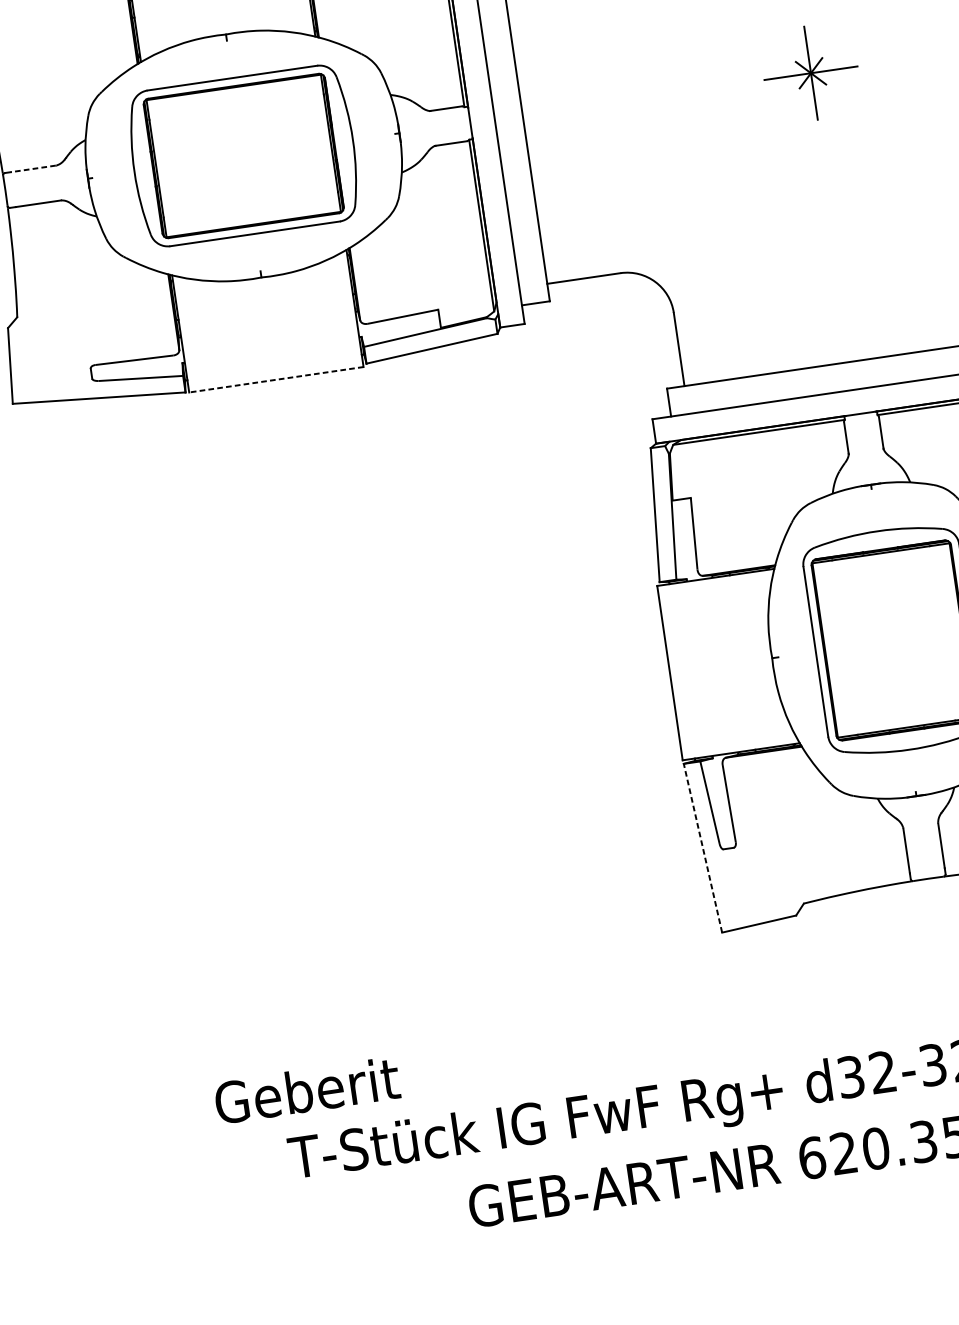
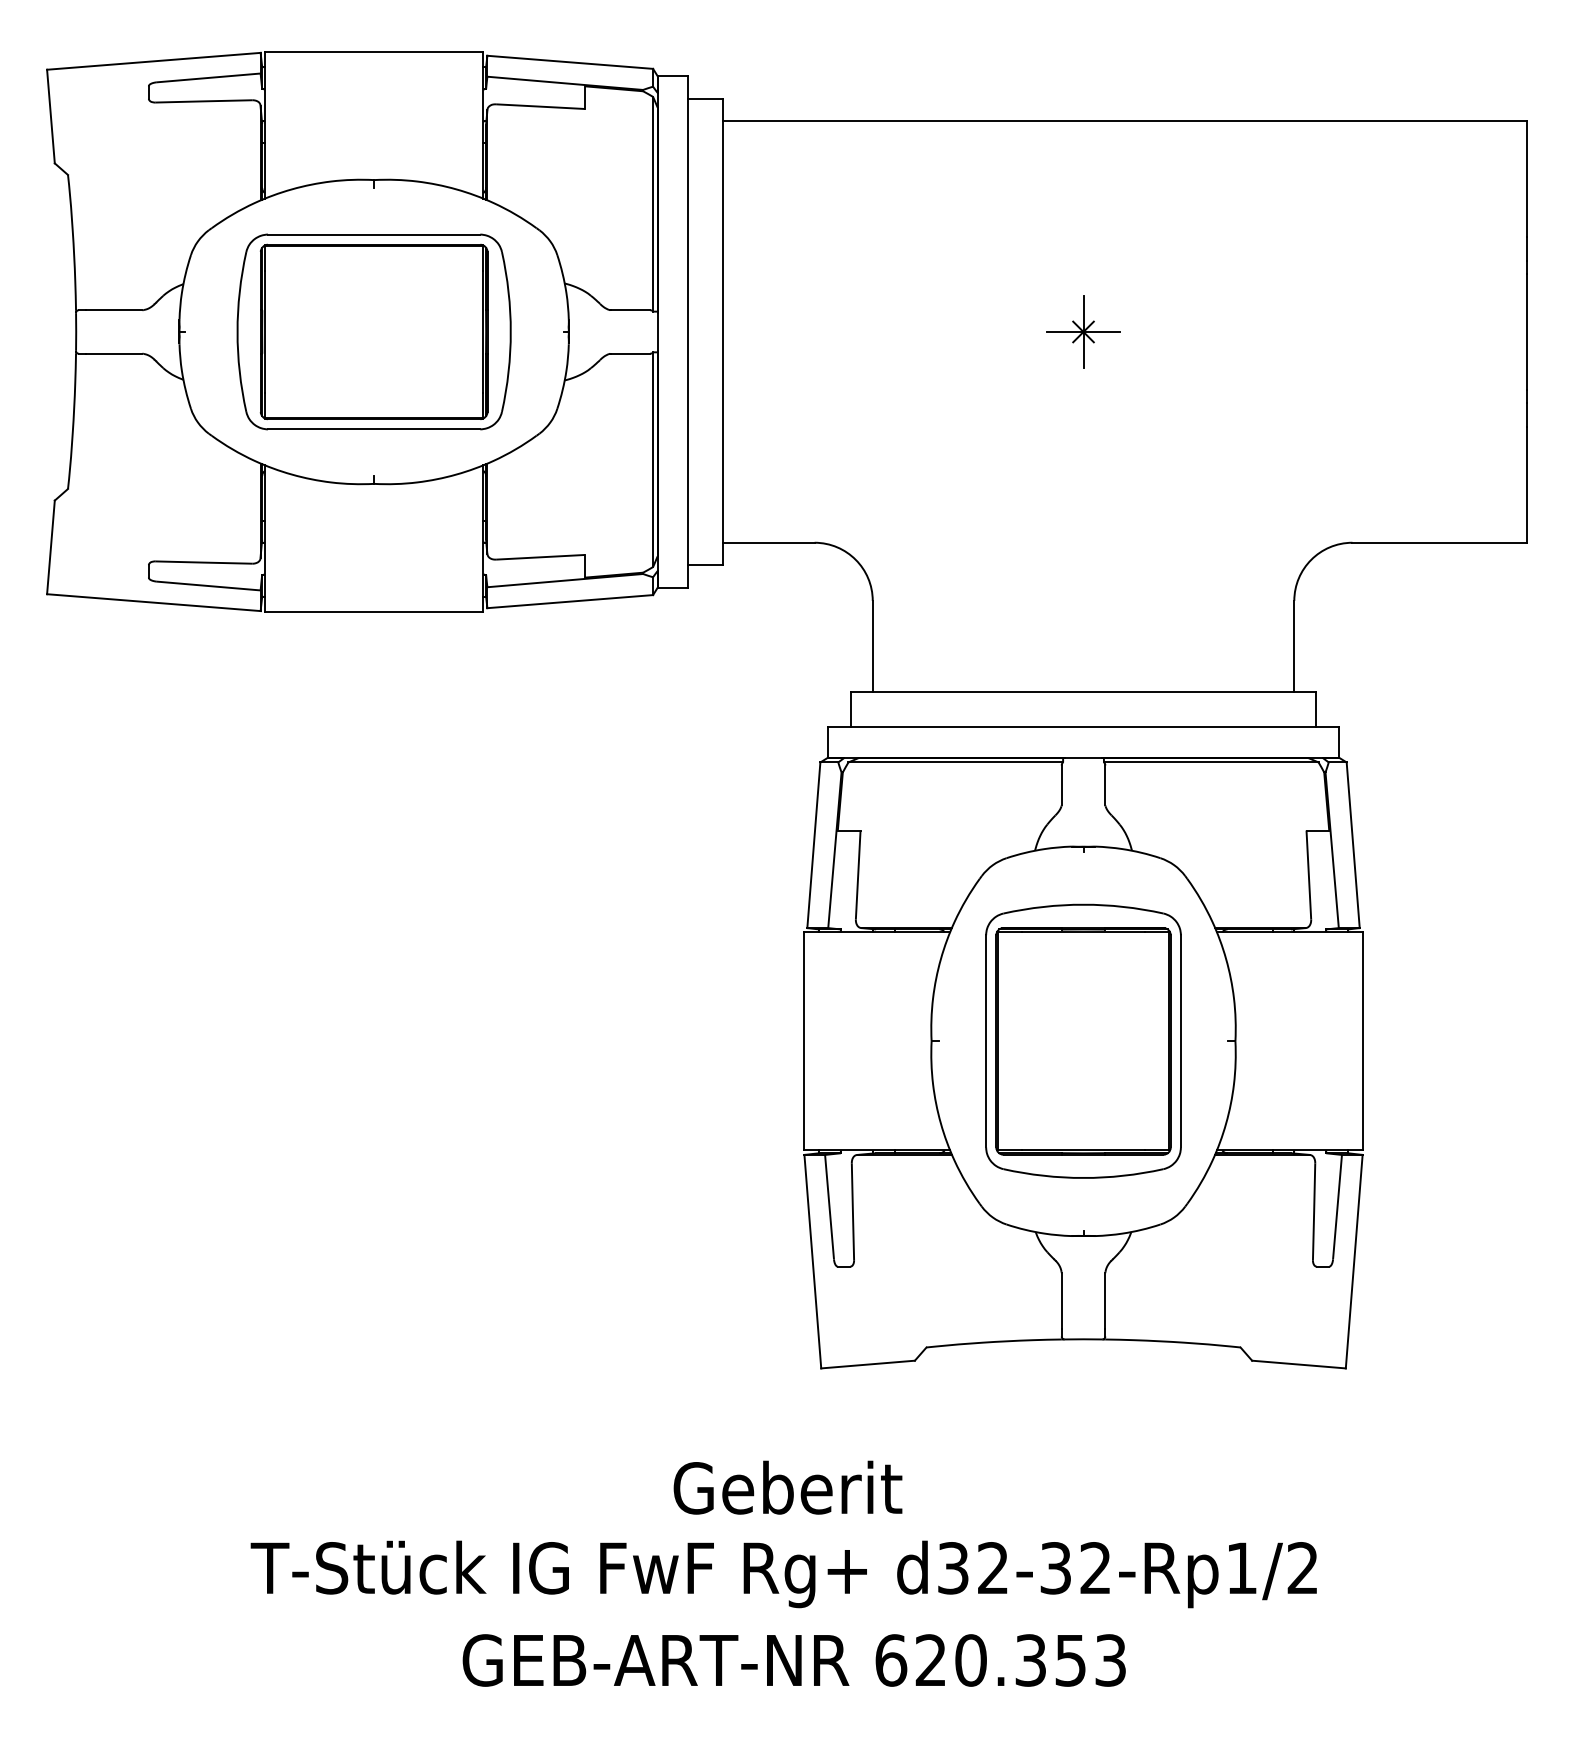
part: (810, 72) -> (1083, 331), size x0.62
line: (32, 169) -> (113, 310), dashed -> solid
line: (275, 379) -> (373, 611), dashed -> solid
line: (702, 848) -> (812, 1261), dashed -> solid
text: (306, 1090) -> (787, 1487), moved

